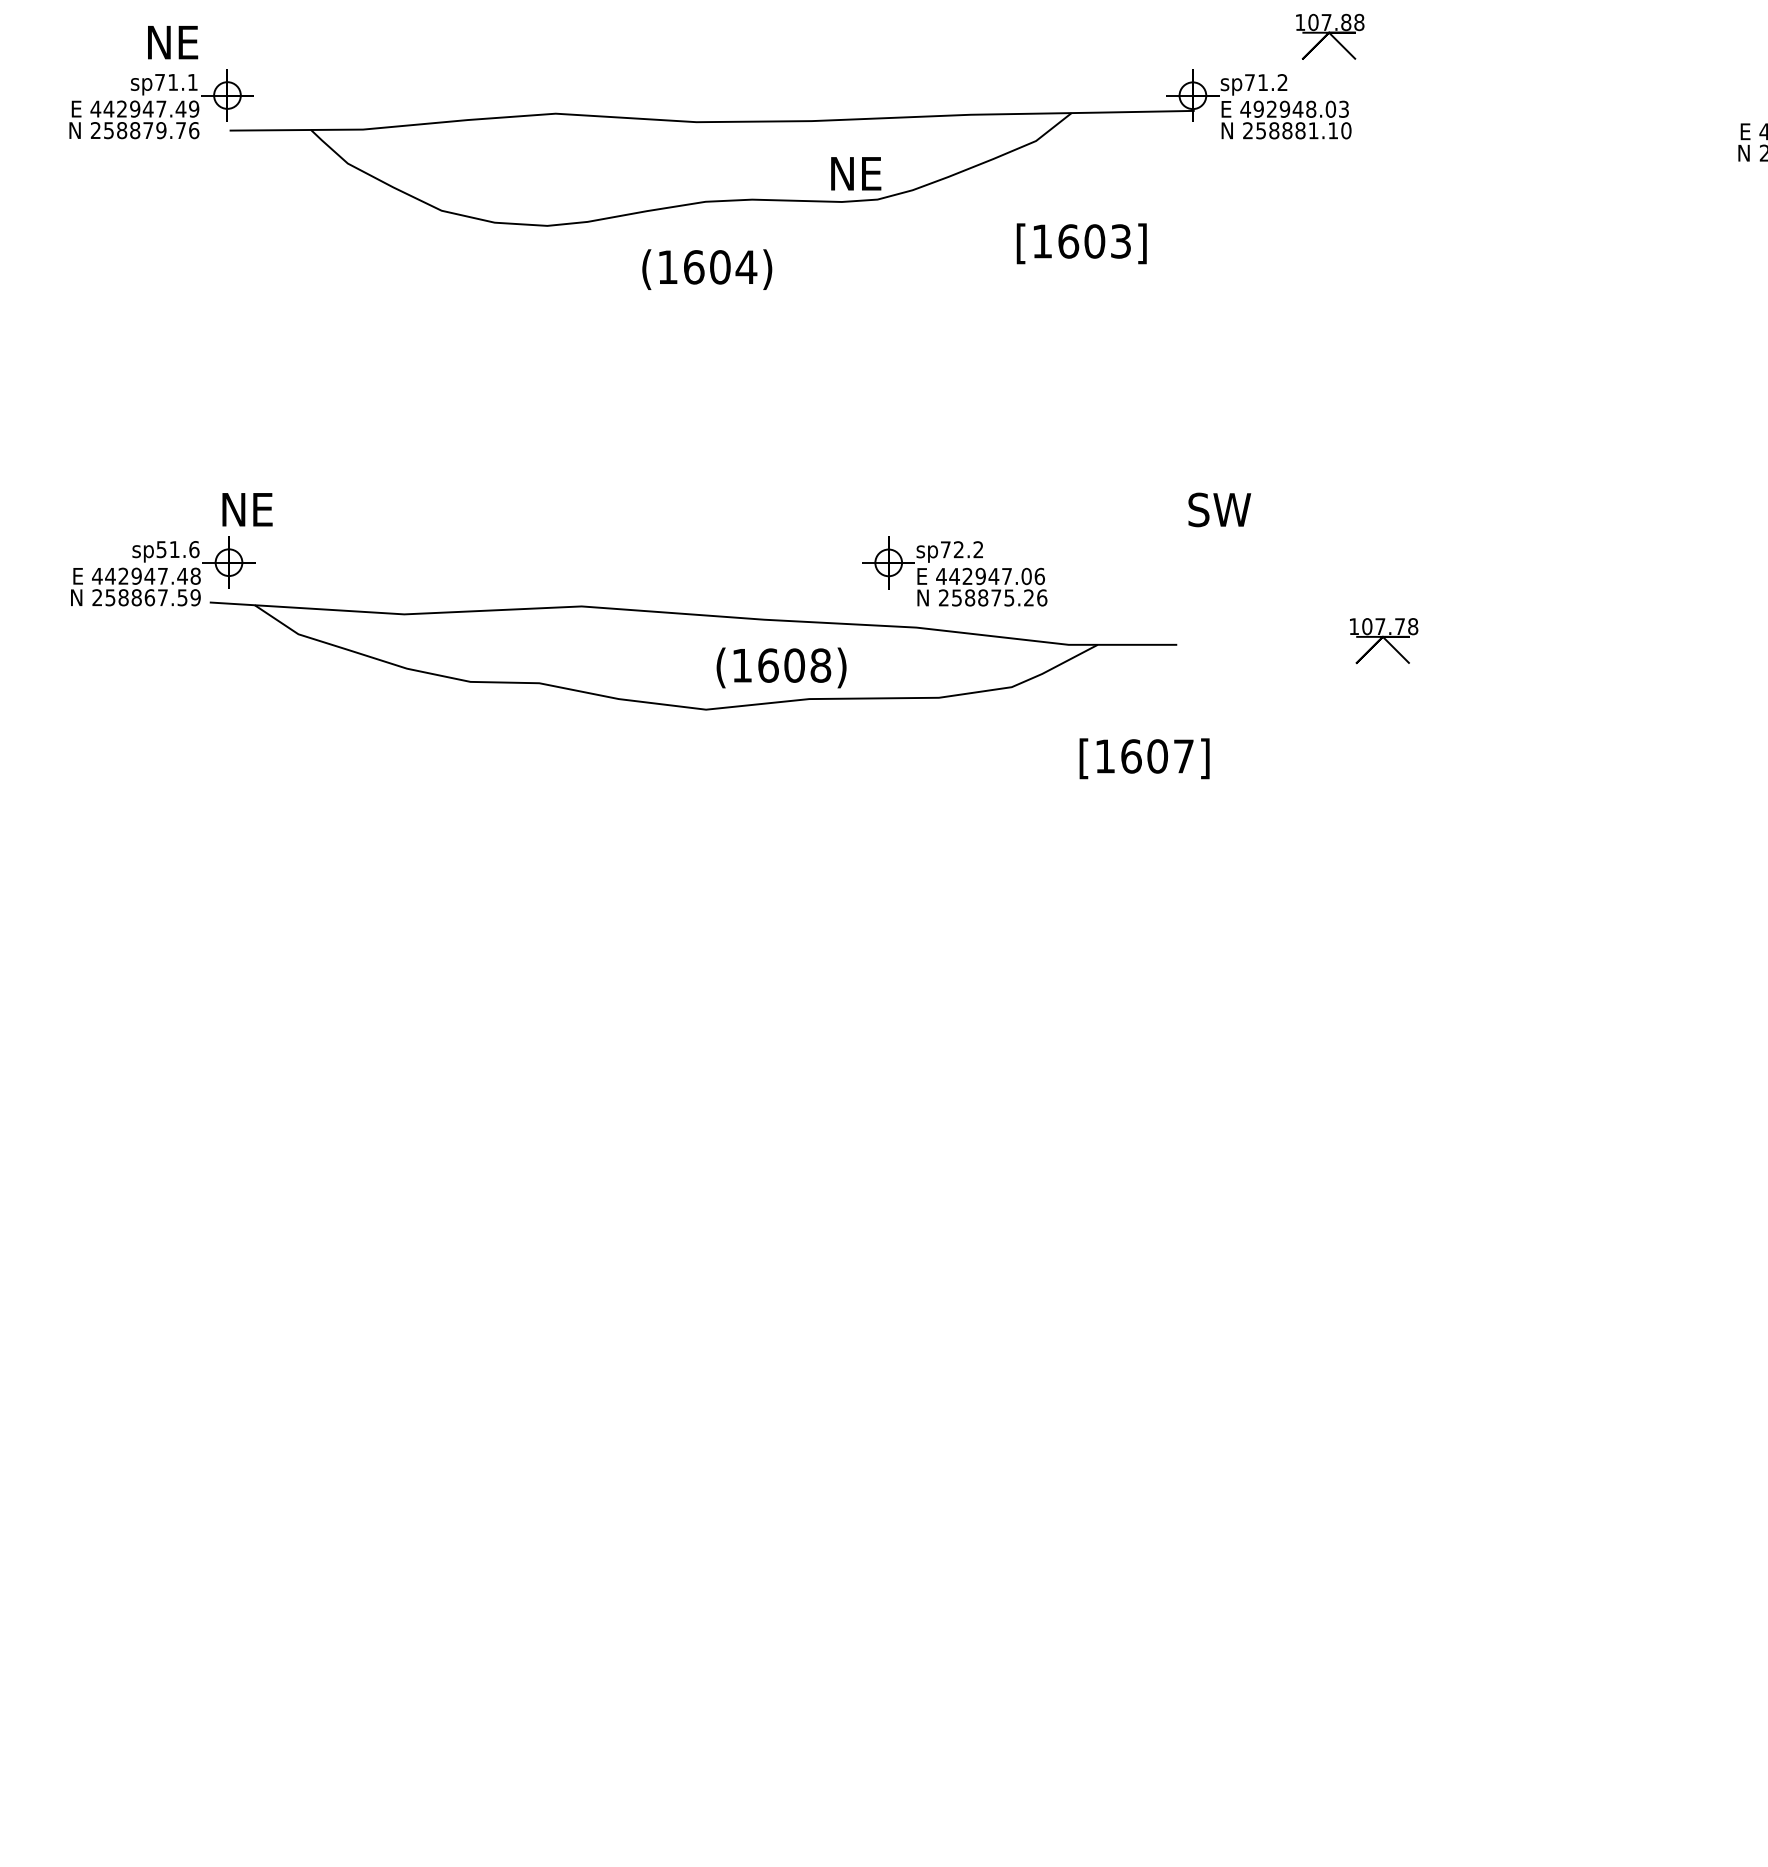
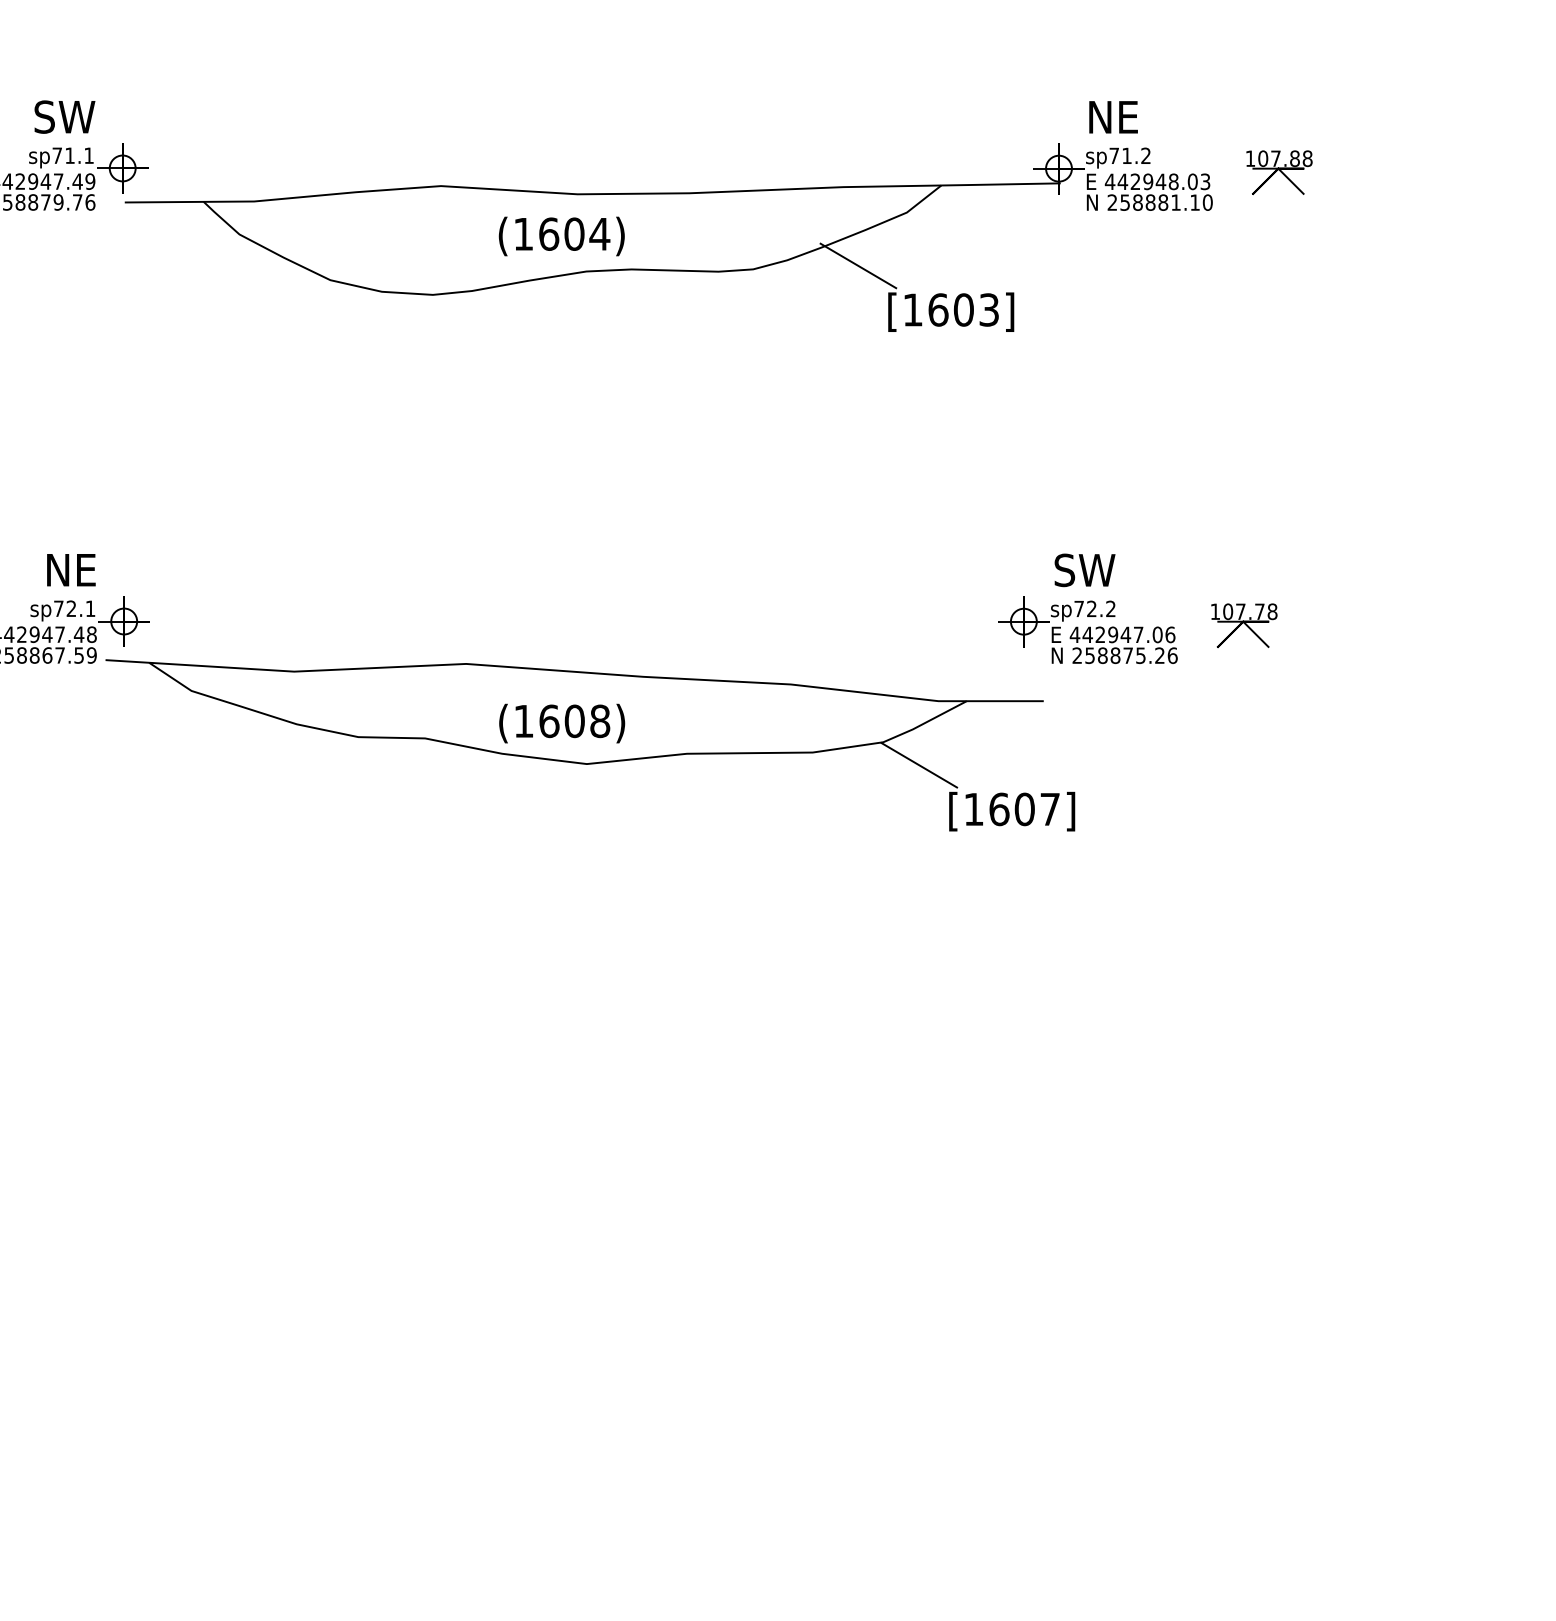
part: (1330, 36) -> (1279, 172), moved
text: (167, 42) -> (64, 117), NE -> SW
text: (1258, 108) -> (1122, 181), 492948.03 -> 442948.03
text: (856, 173) -> (1113, 117), moved
line: (986, 195) -> (858, 265), added
text: (707, 269) -> (562, 236), moved
text: (247, 509) -> (71, 569), moved
text: (177, 549) -> (74, 608), sp51.6 -> sp72.1
part: (954, 571) -> (1087, 630), moved
part: (1384, 641) -> (1244, 626), moved
text: (781, 667) -> (562, 723), moved
line: (1048, 710) -> (918, 764), added

